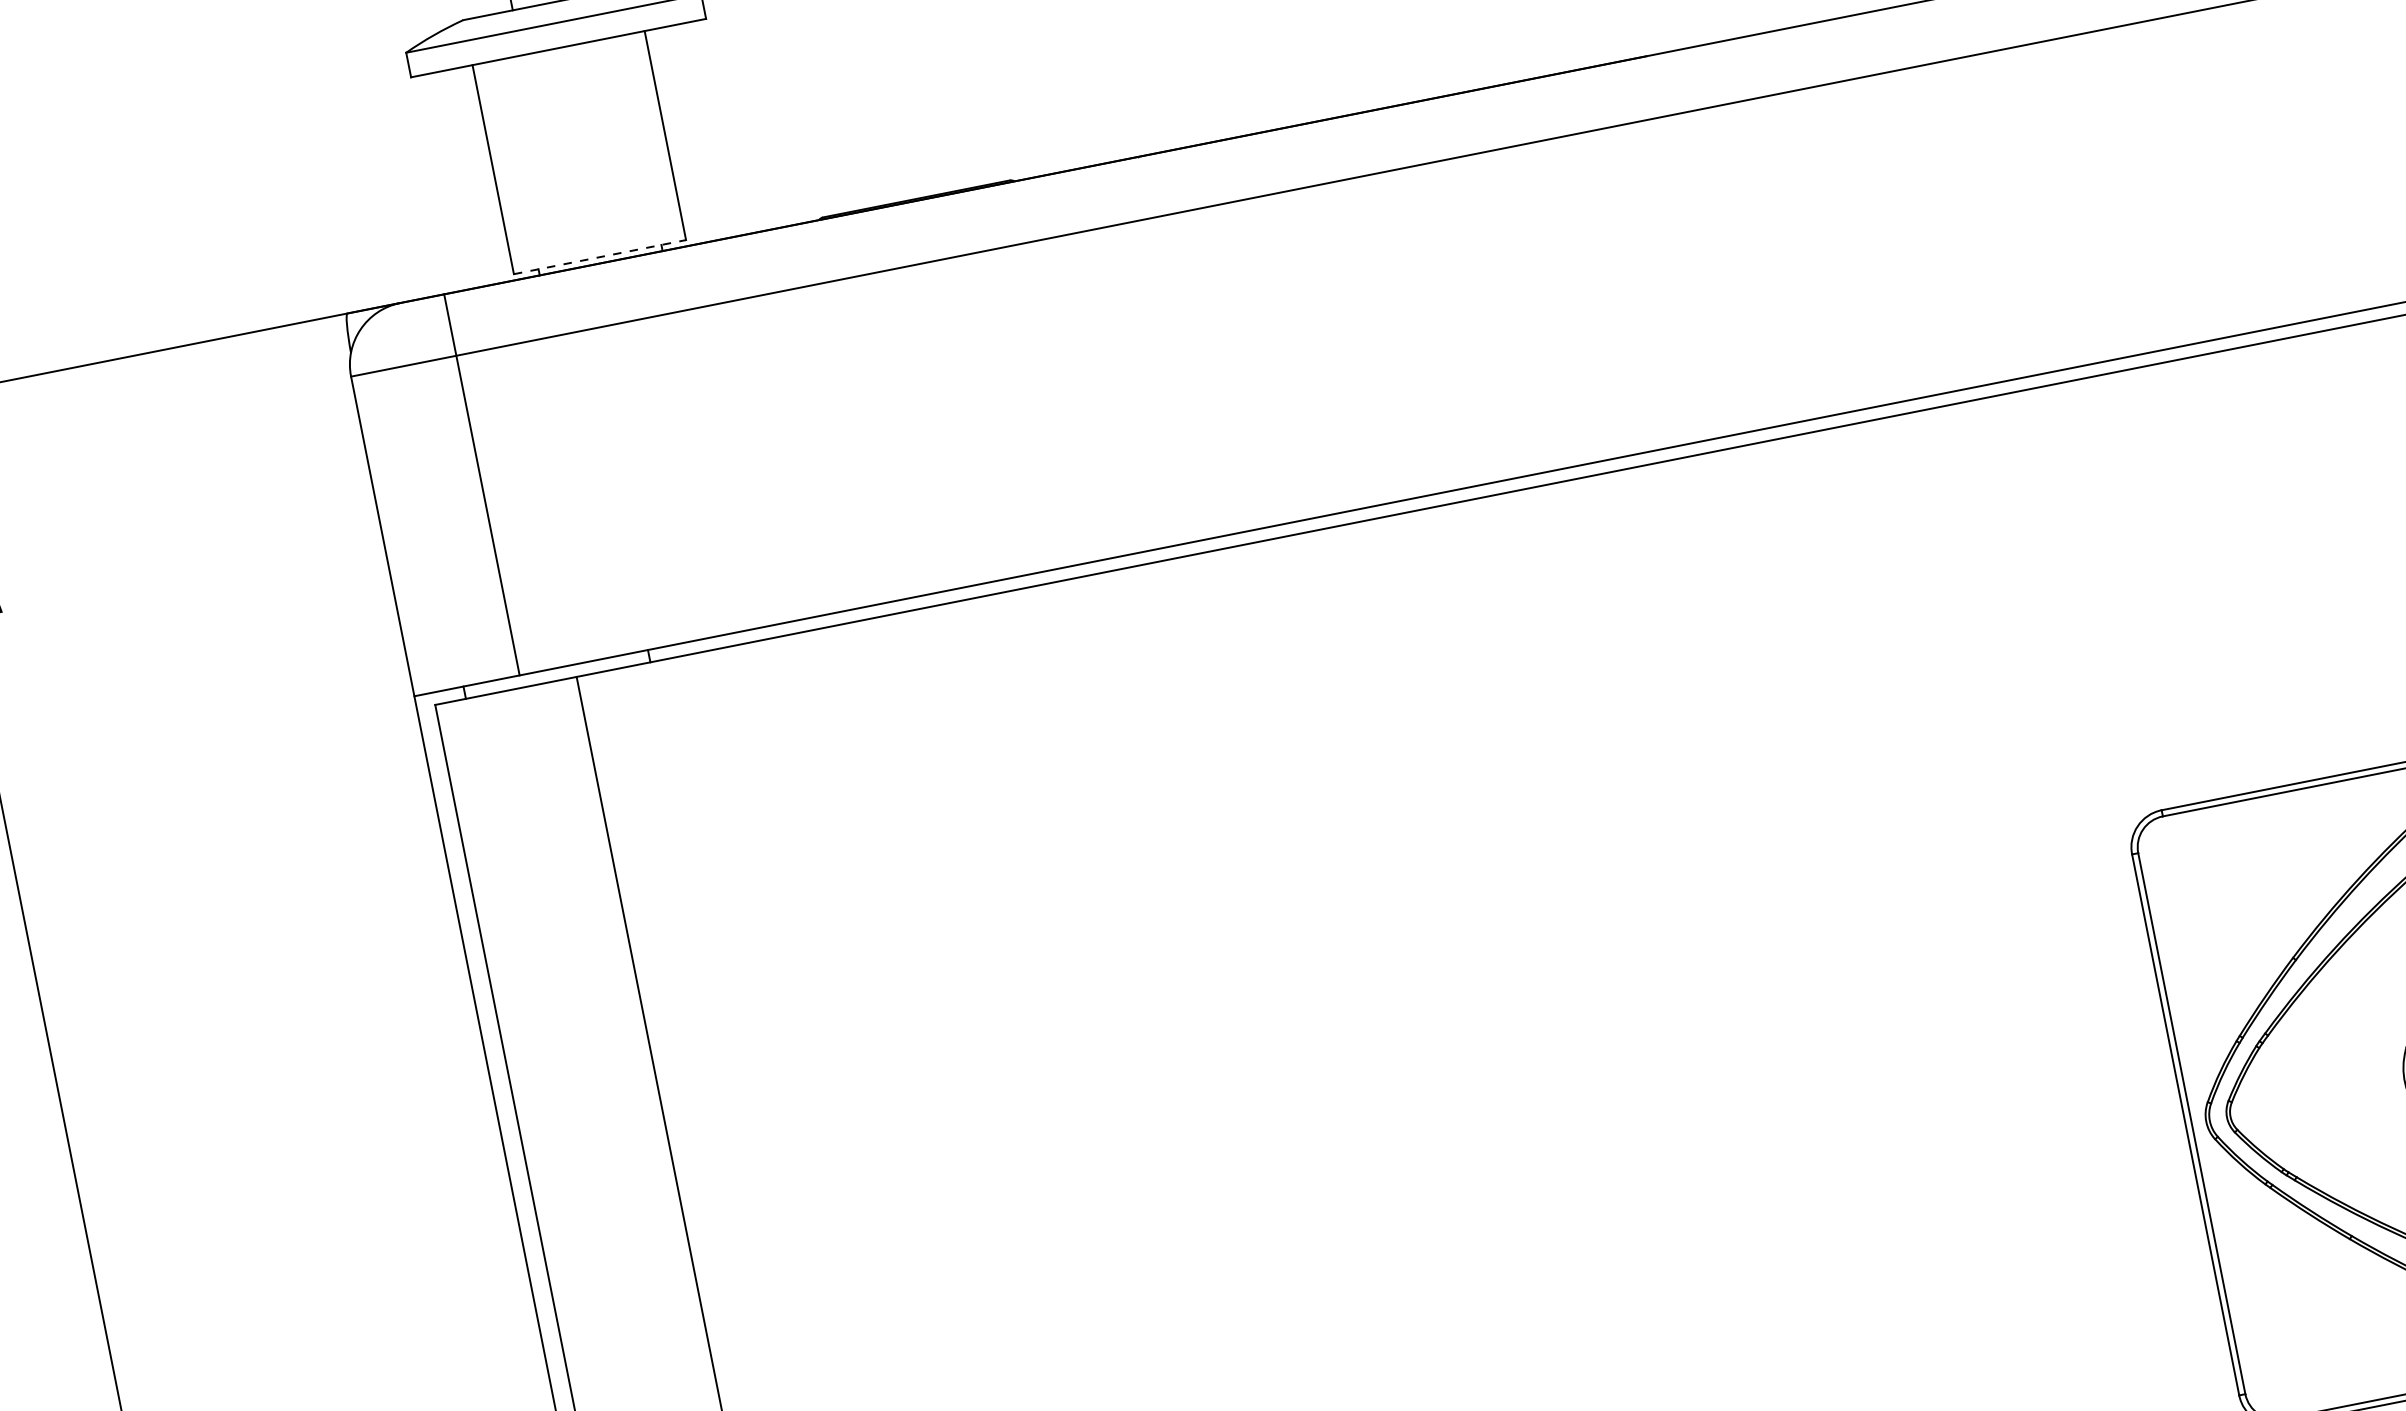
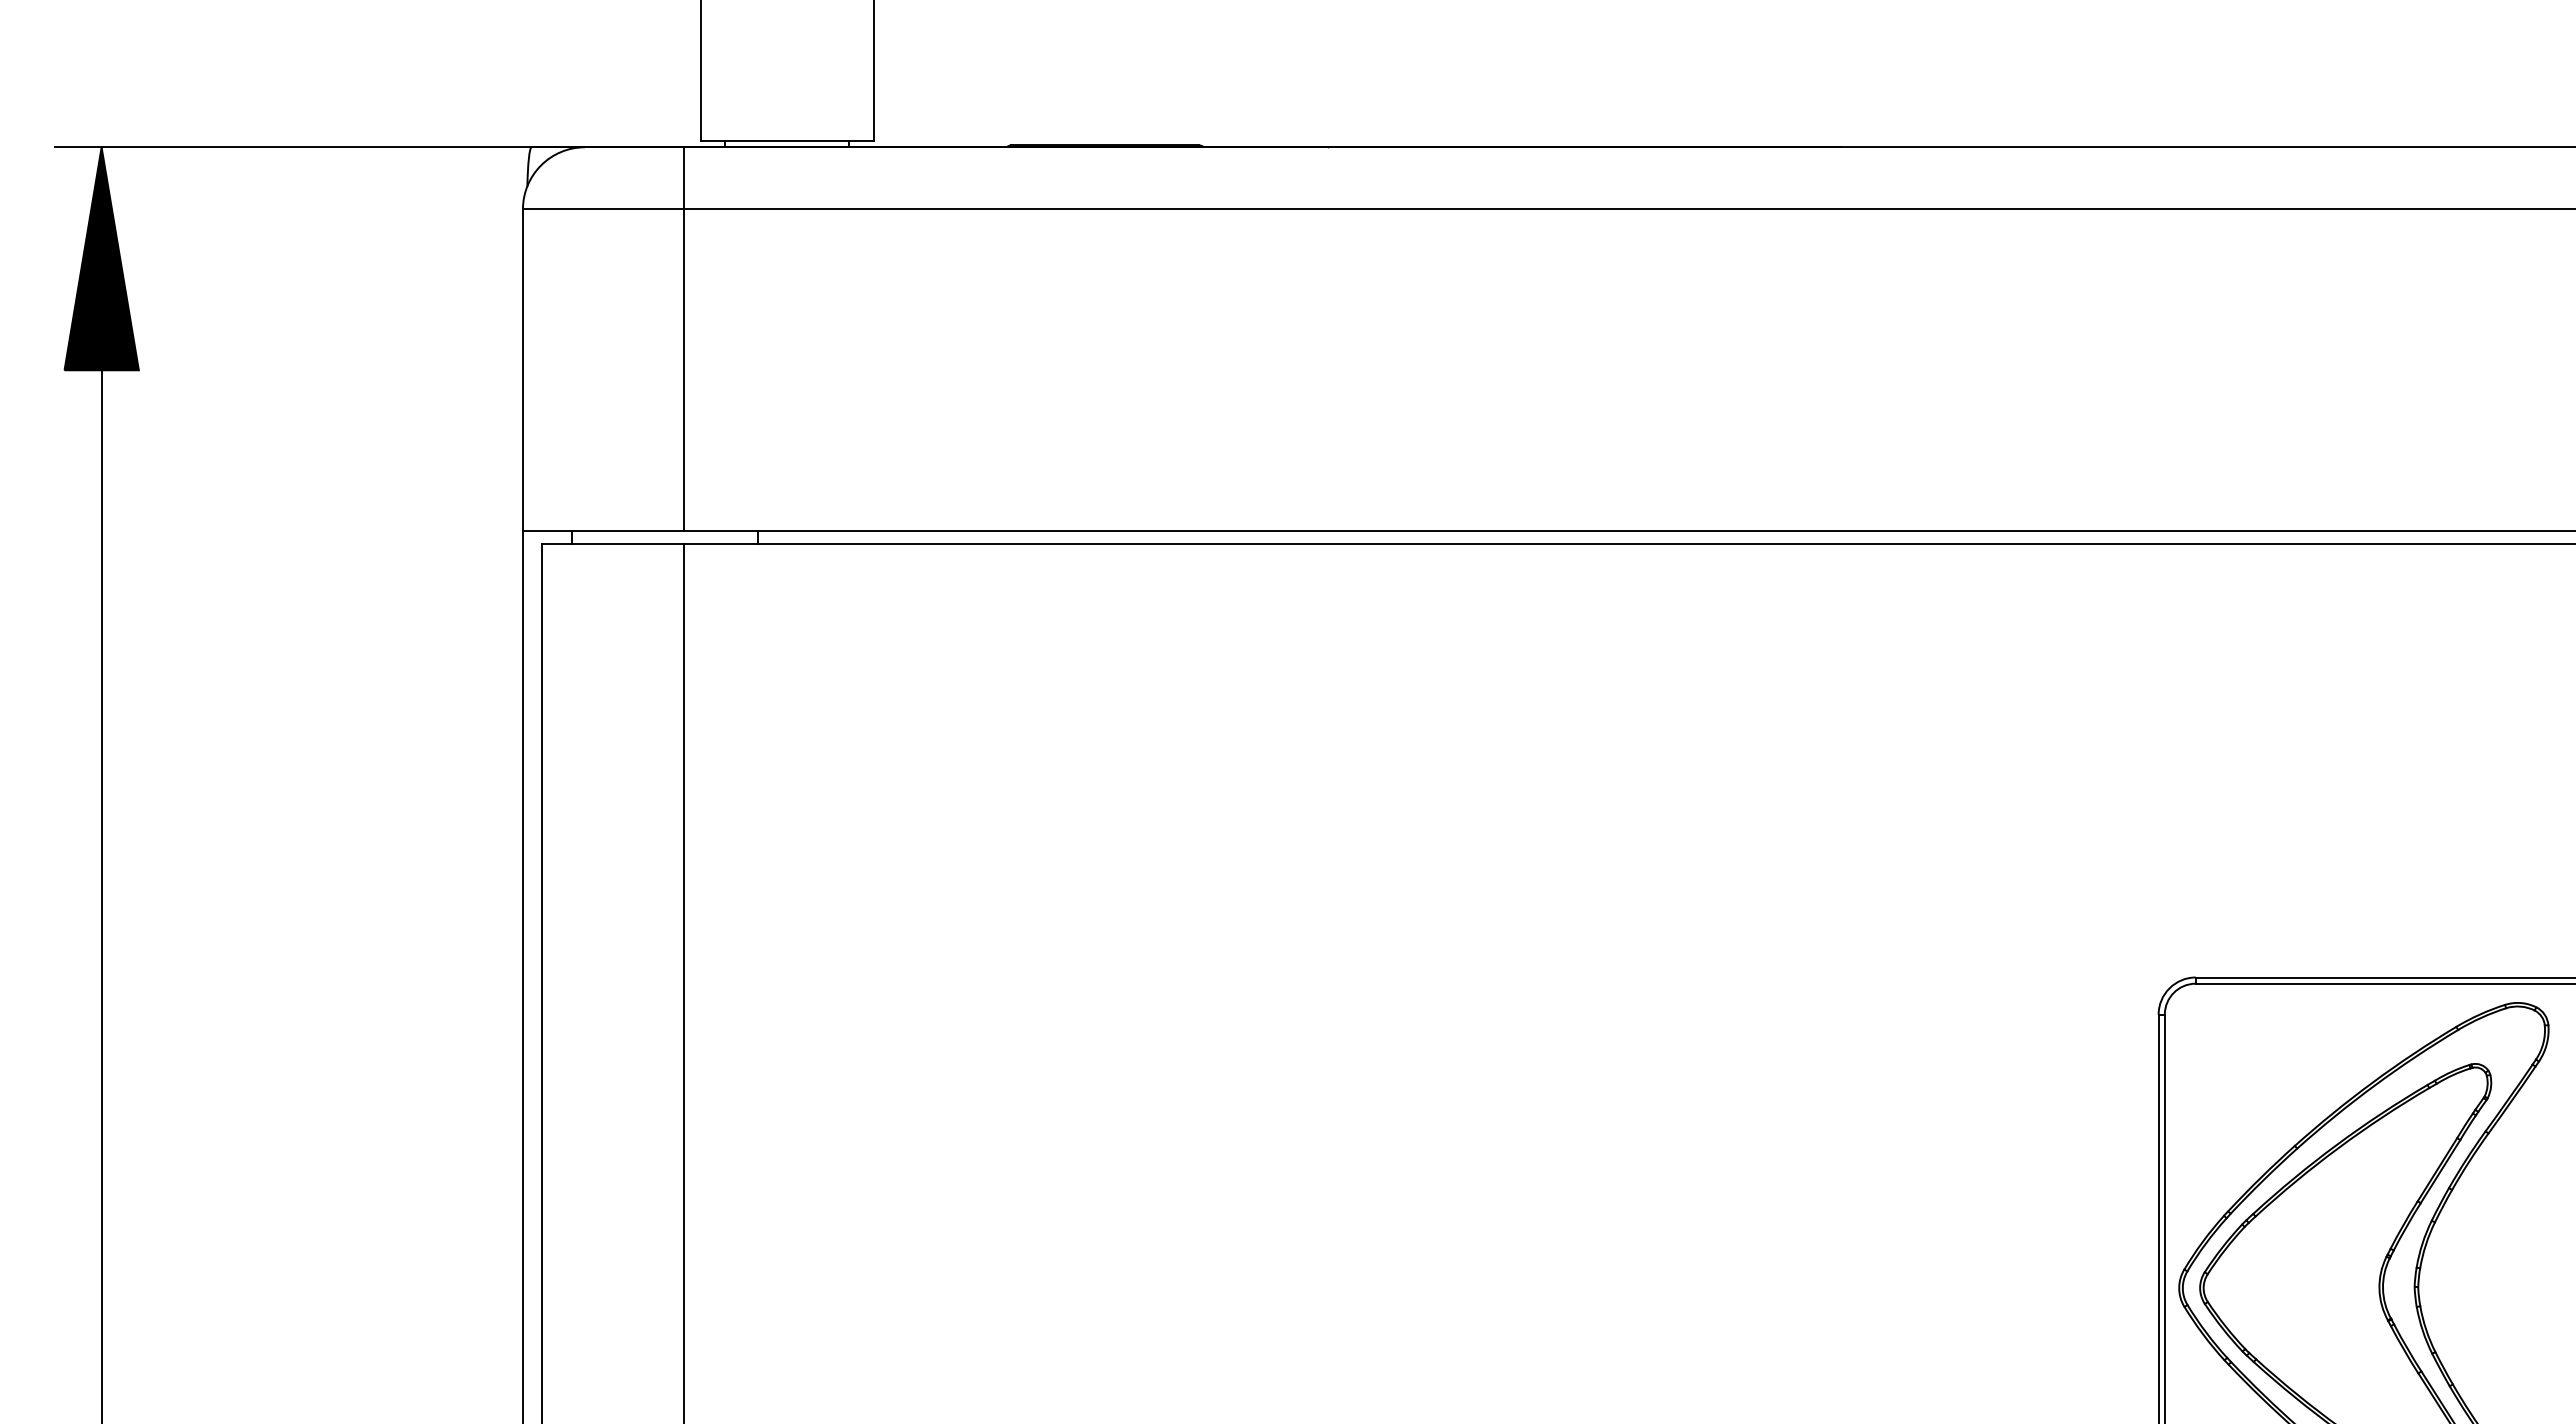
line: (600, 257) -> (787, 141), dashed -> solid
line: (482, 484) -> (684, 339), moved

